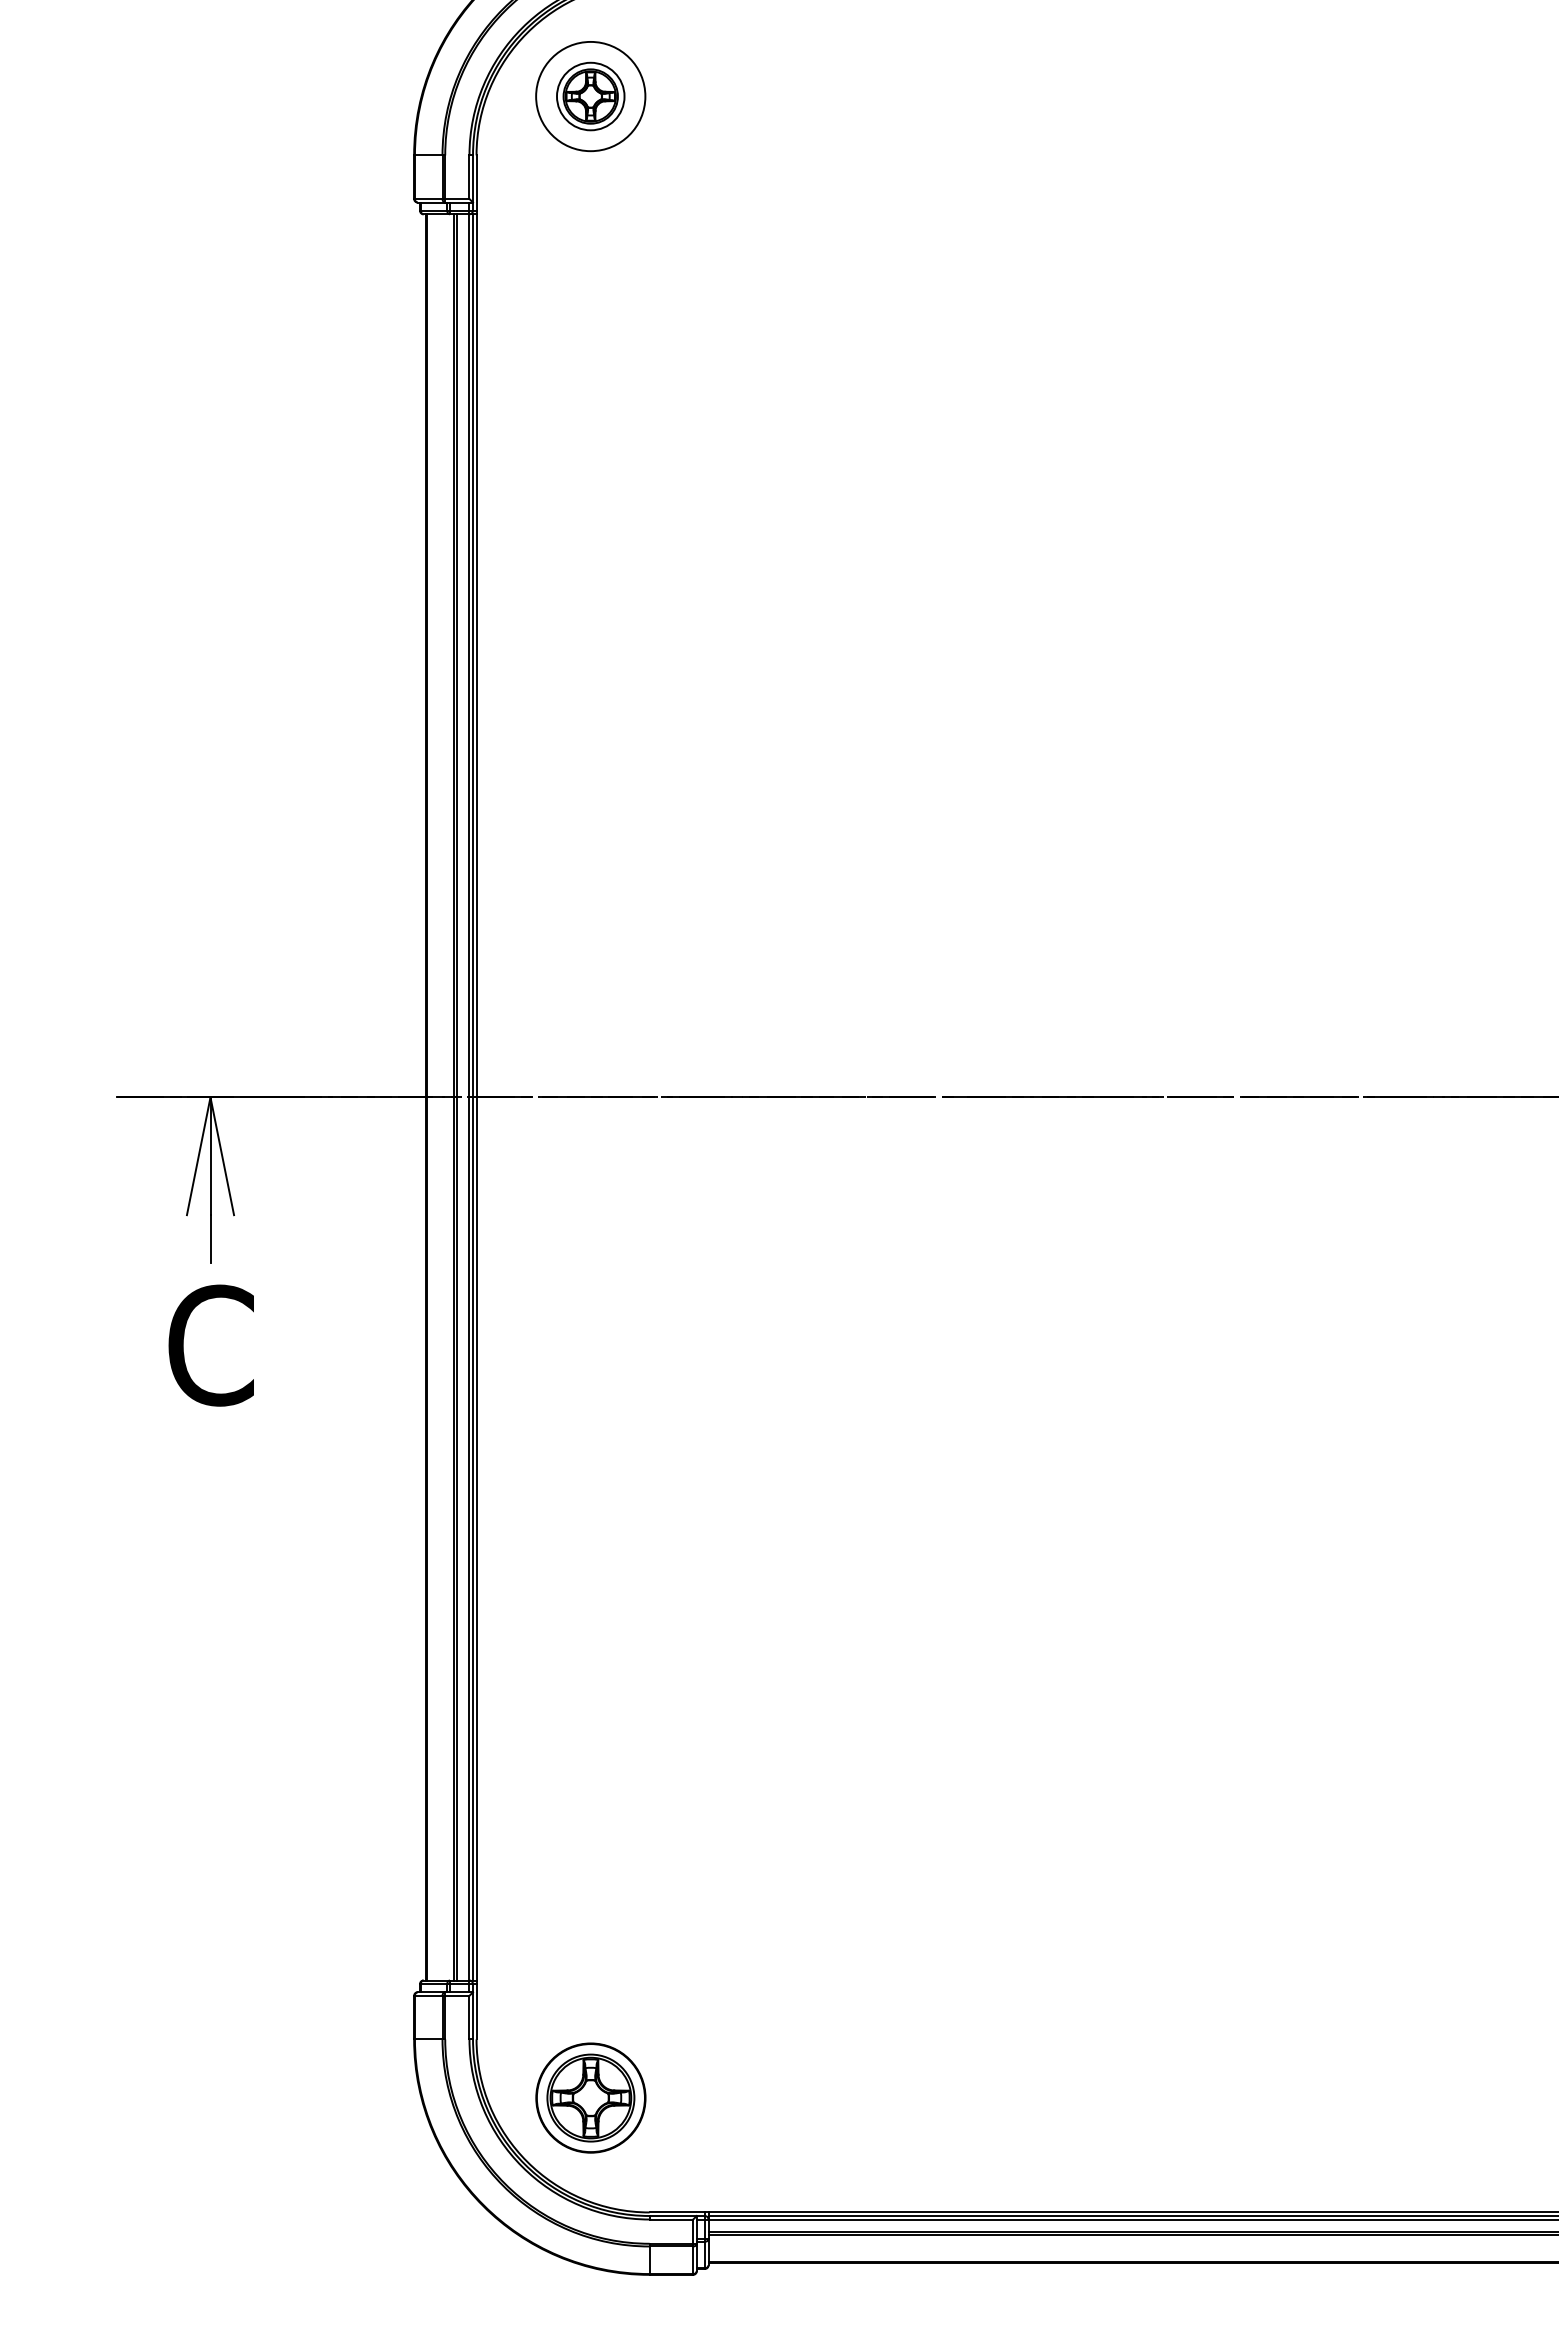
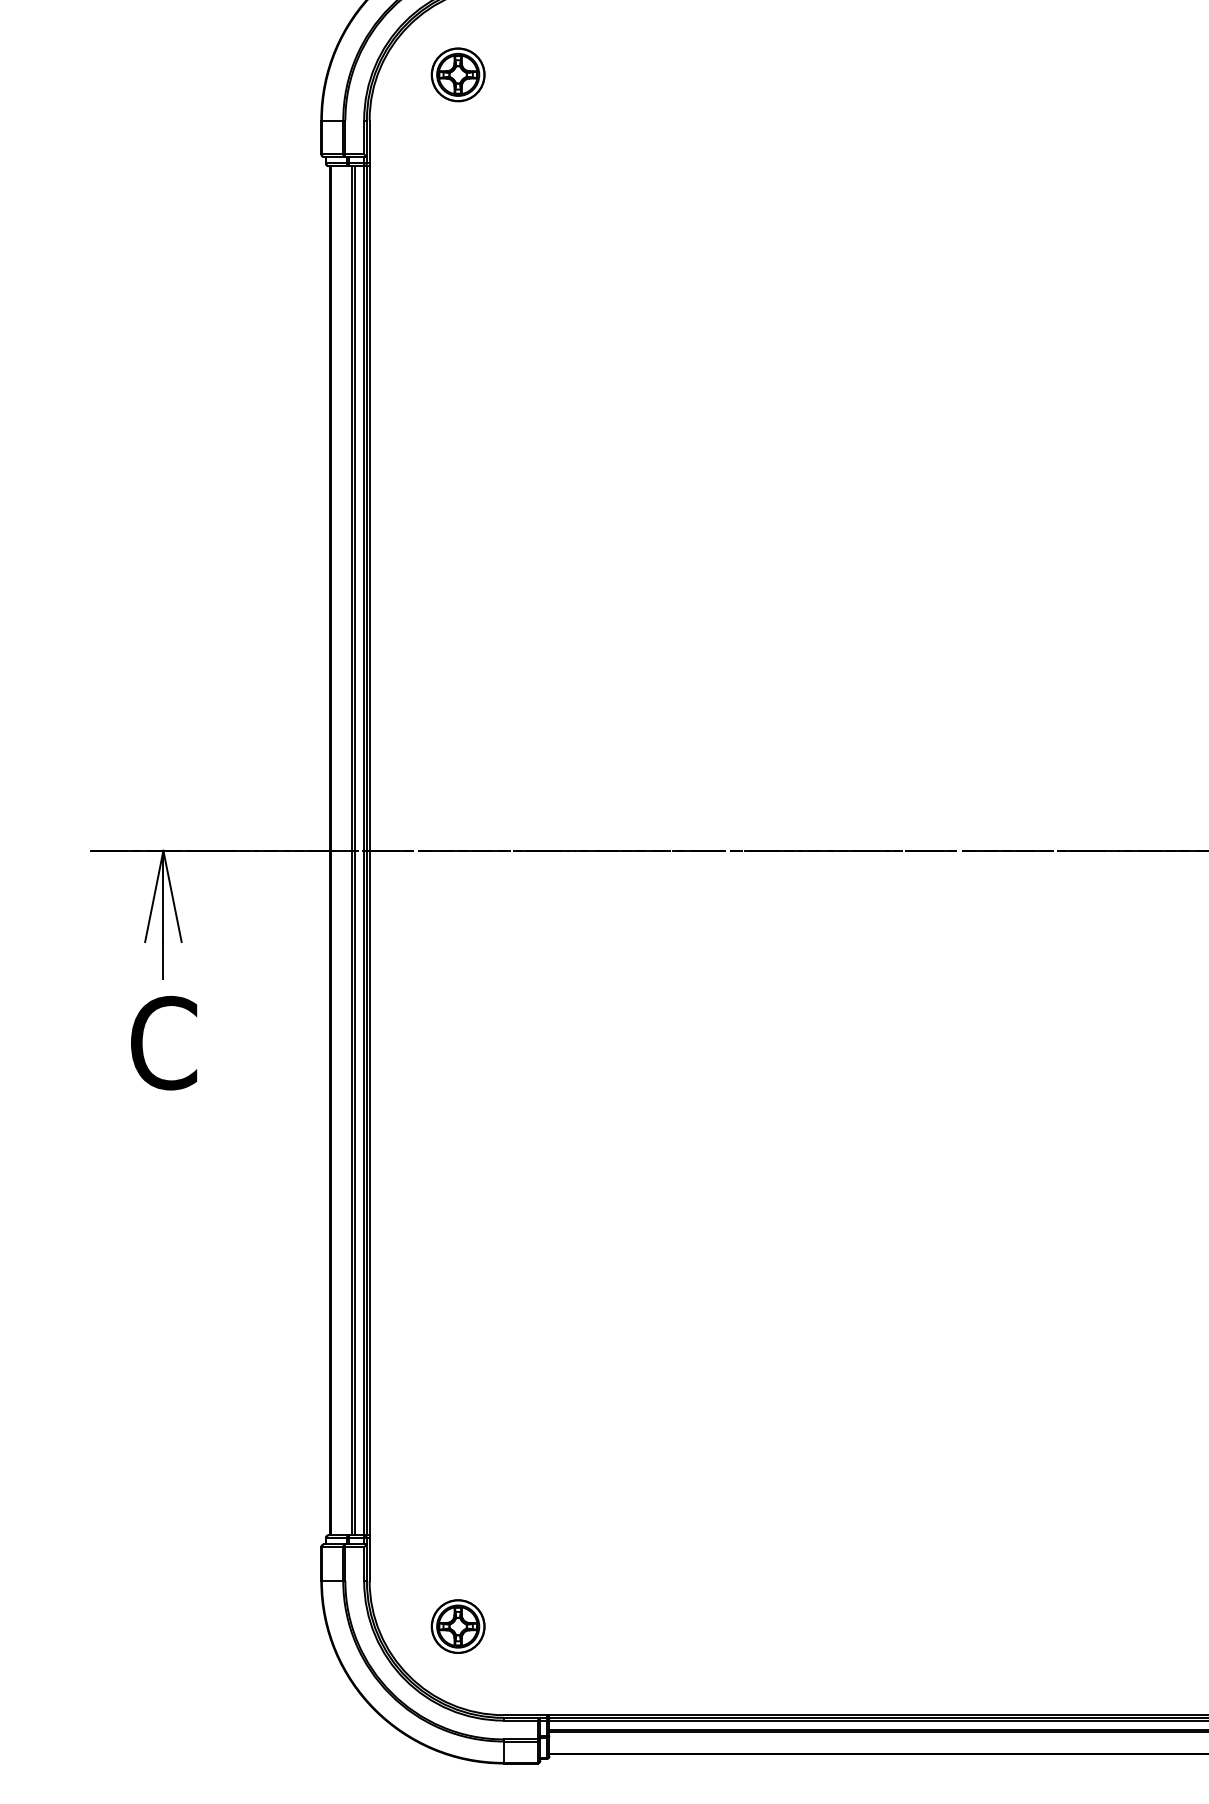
circle: (590, 96) -> (457, 74), size x0.62
part: (590, 2098) -> (457, 1626), size x0.62

